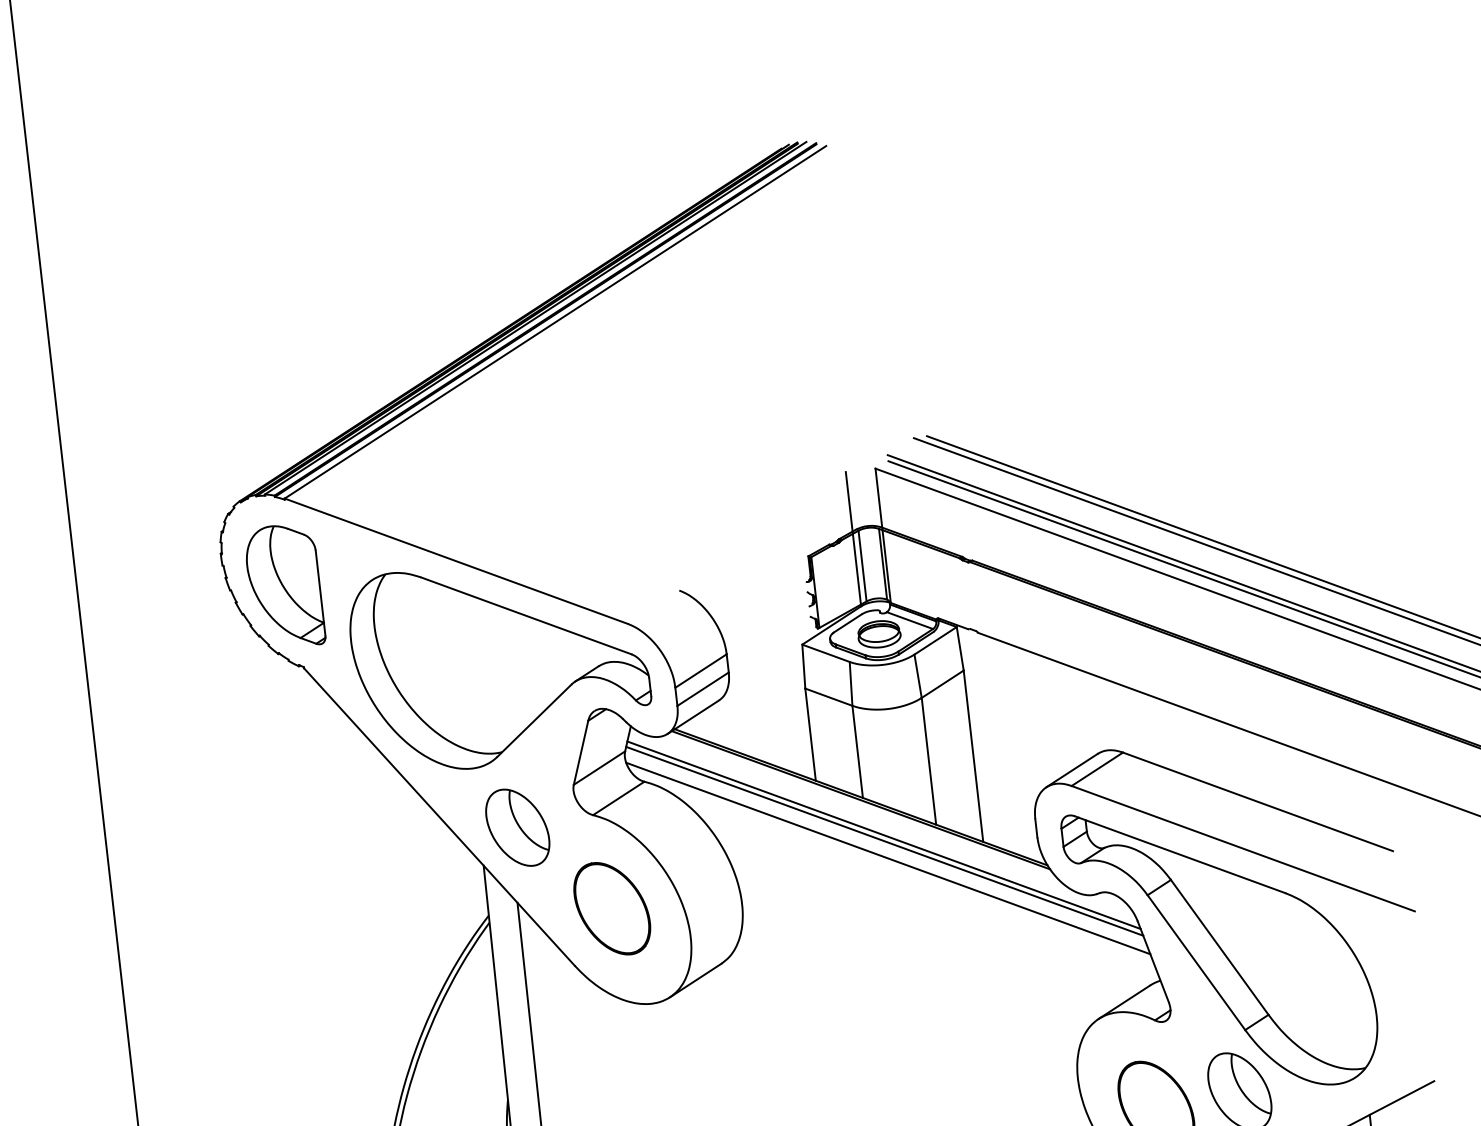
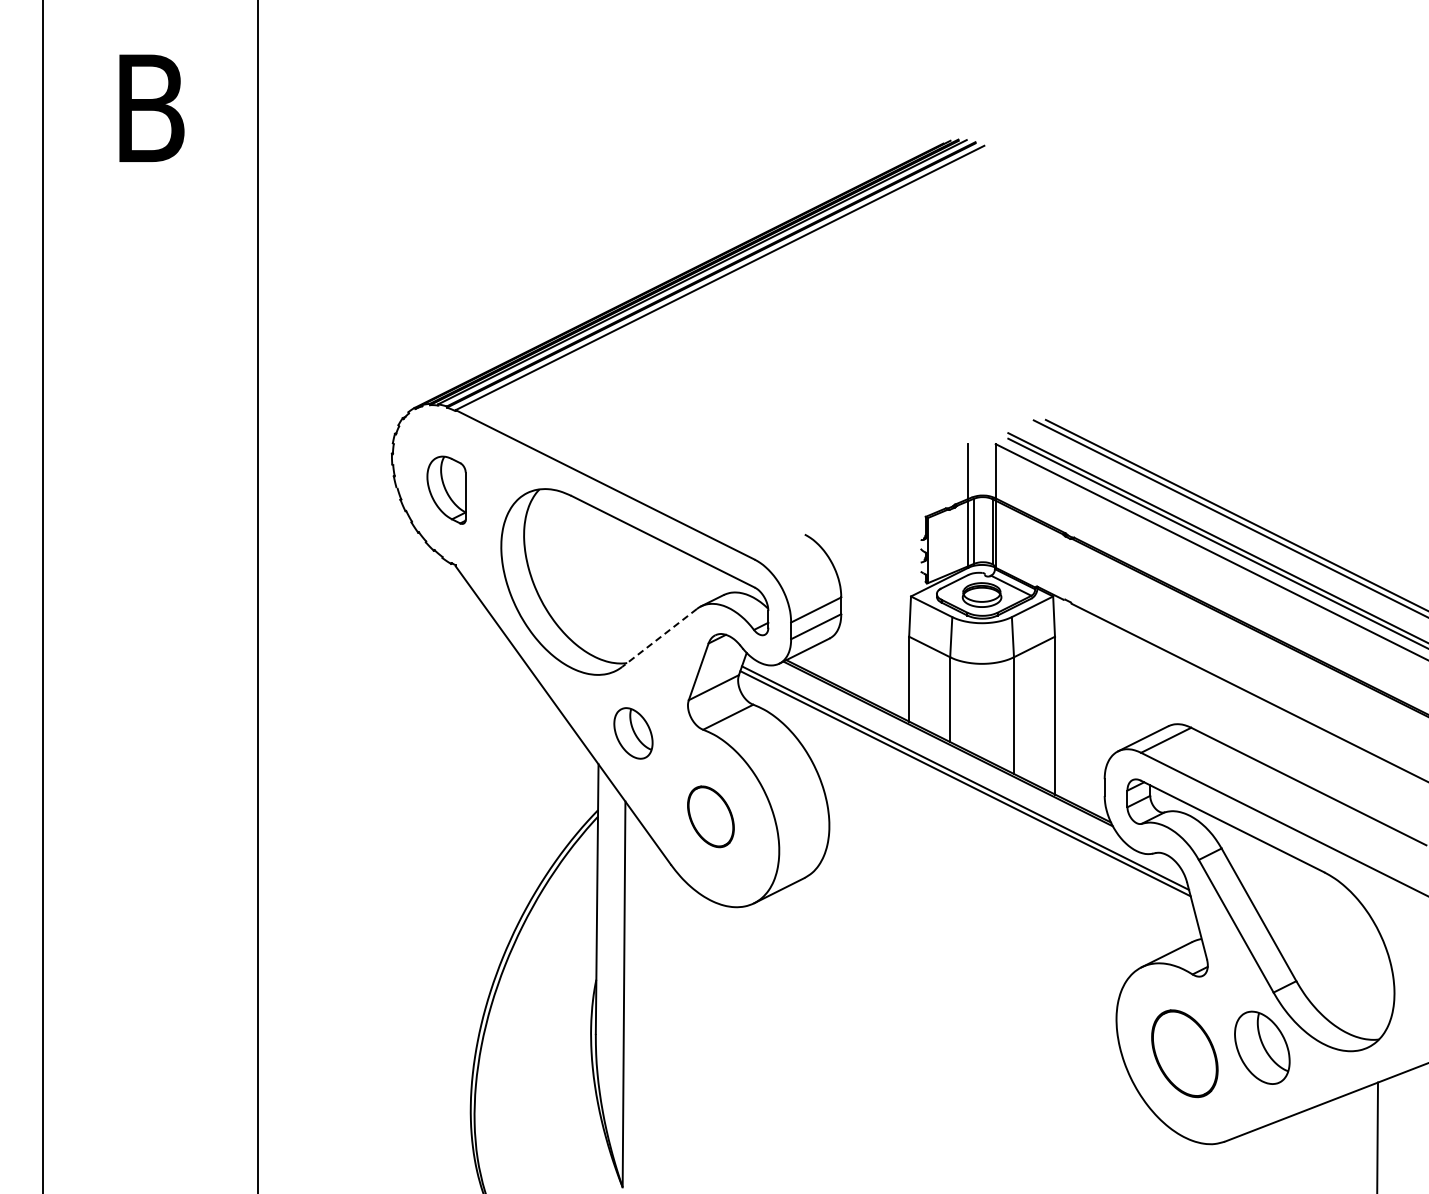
part: (284, 587) -> (446, 490), size x0.6
line: (534, 721) -> (659, 638), solid -> dashed
part: (517, 827) -> (633, 733), size x0.7
line: (887, 858) -> (966, 799), removed
part: (611, 908) -> (710, 816), size x0.7

